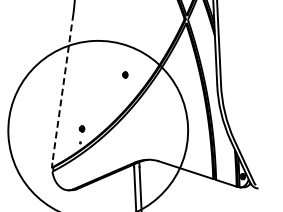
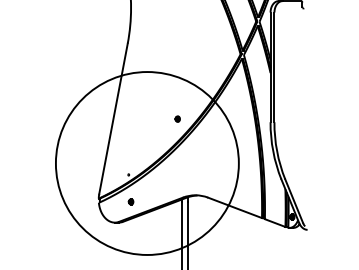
part: (125, 74) -> (177, 118), moved
line: (62, 88) -> (113, 118), dashed -> solid
part: (81, 128) -> (130, 201), moved

